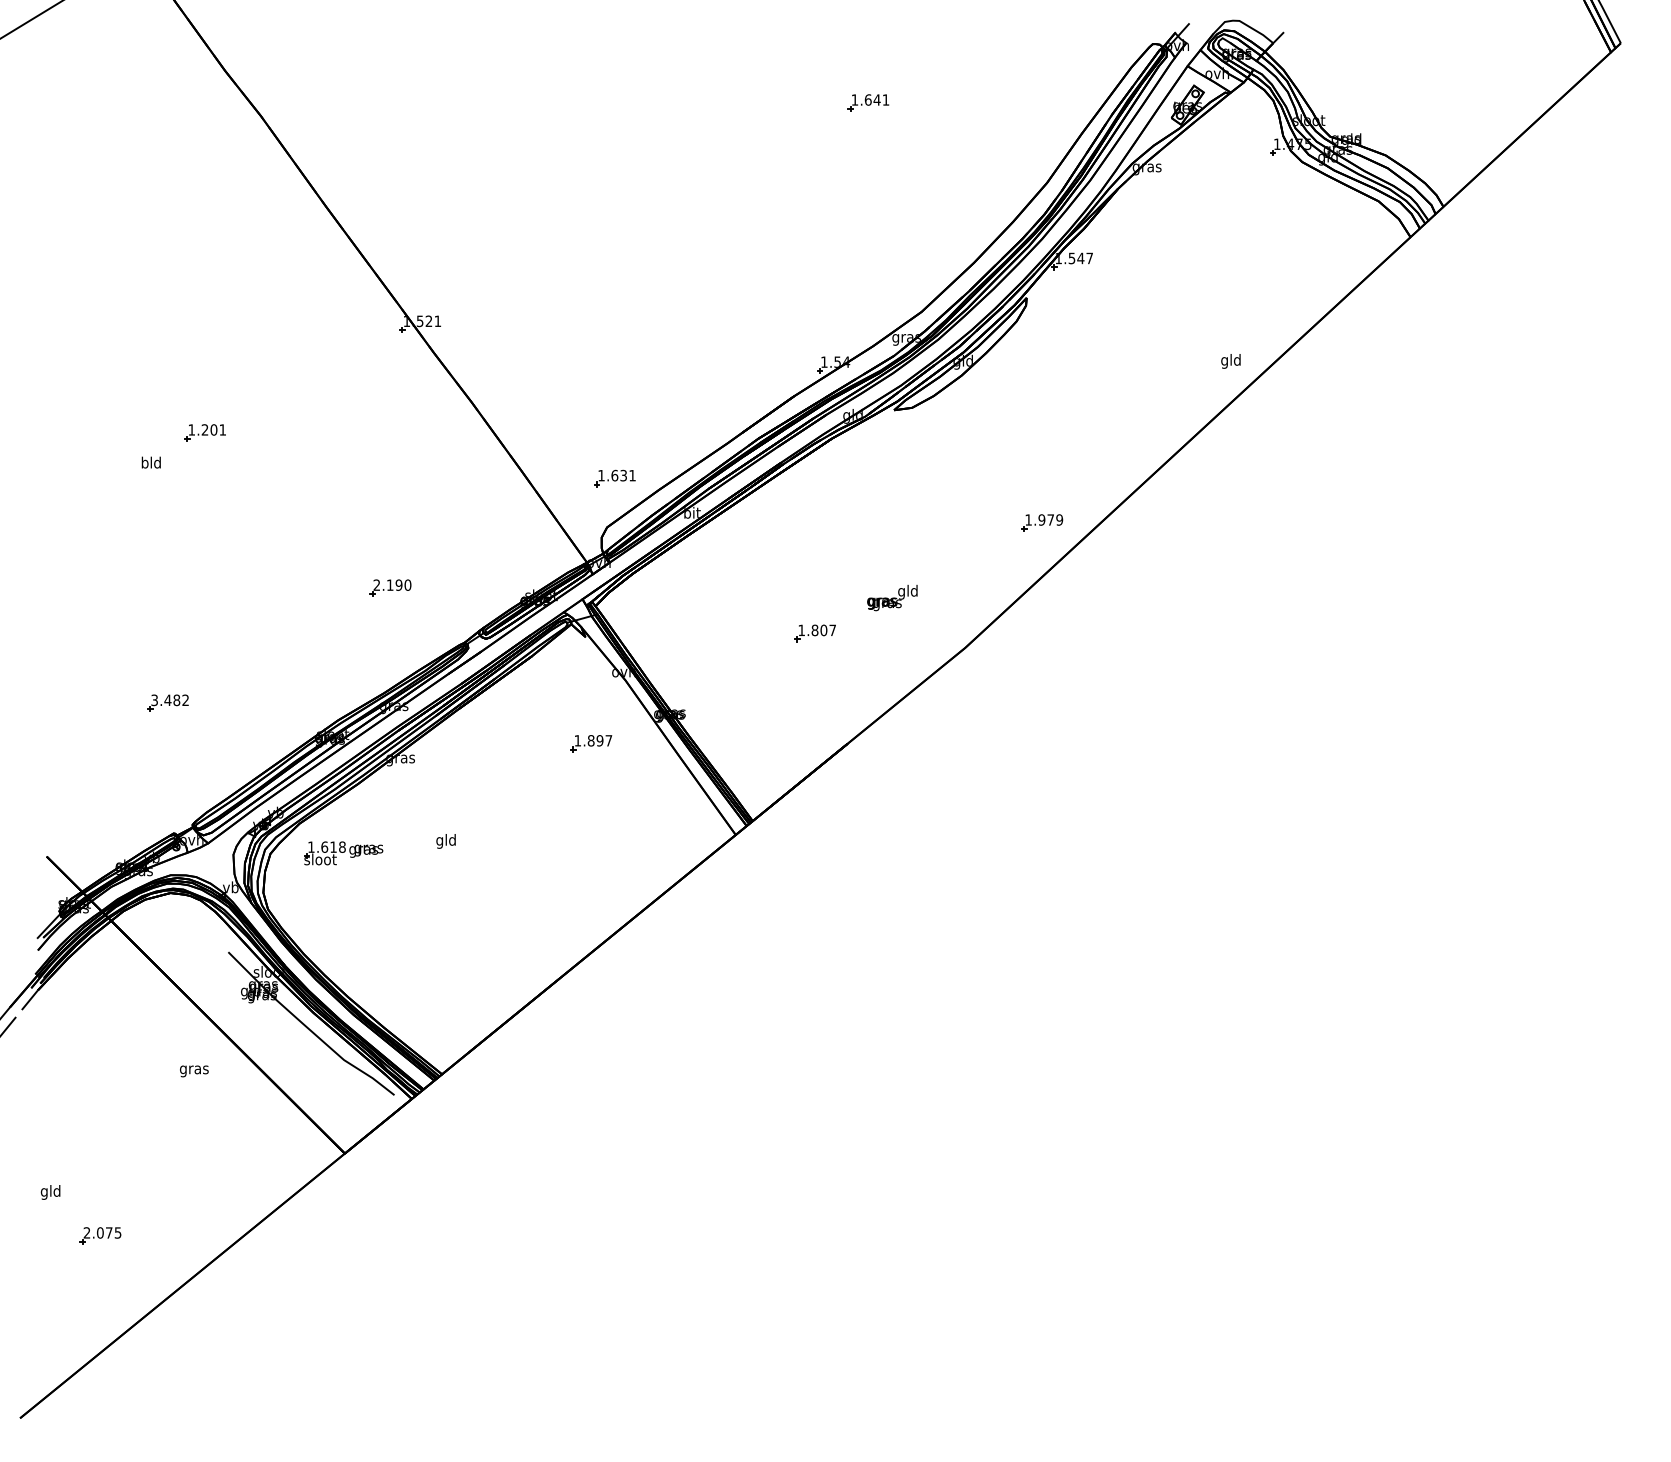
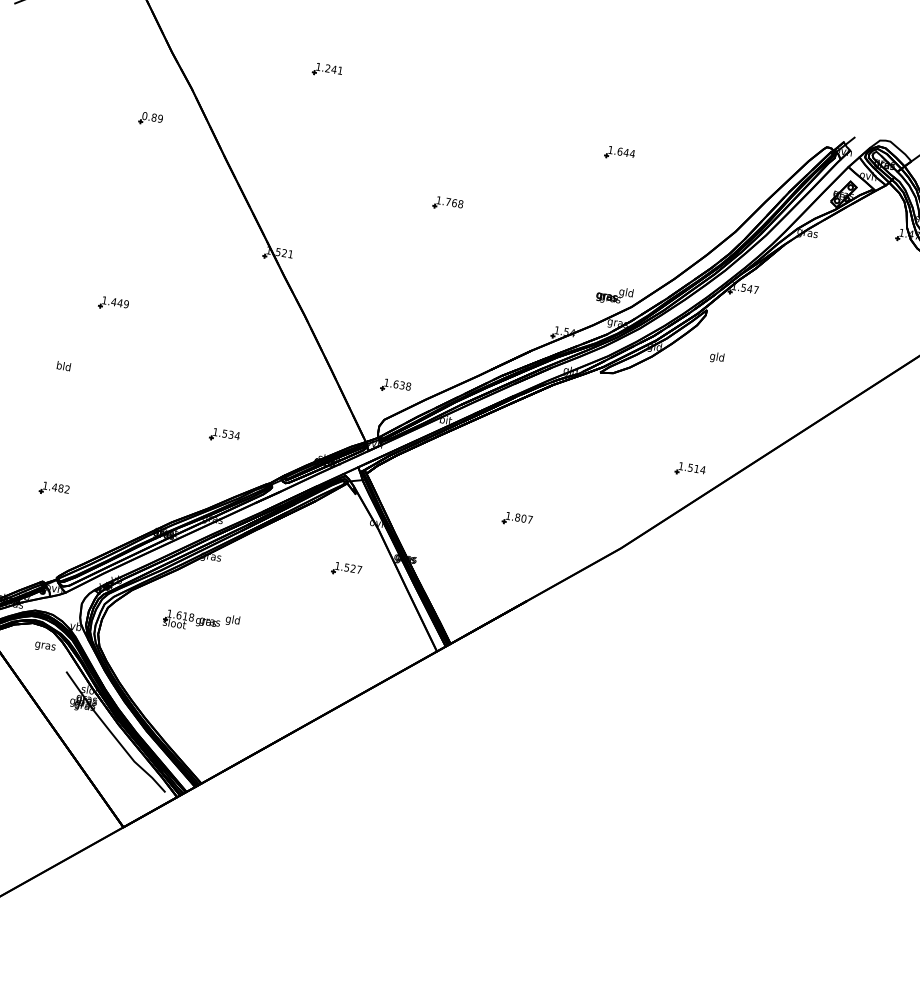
part: (444, 58) -> (327, 70), added
text: (885, 99) -> (632, 153), 1.641 -> 1.644
part: (211, 168) -> (150, 119), added
part: (643, 213) -> (448, 203), added
text: (1230, 361) -> (716, 357), moved
text: (213, 429) -> (119, 302), 1.201 -> 1.449
text: (150, 462) -> (63, 366), moved
text: (632, 475) -> (408, 386), 1.631 -> 1.638
text: (1050, 519) -> (696, 468), 1.979 -> 1.514
text: (392, 584) -> (226, 433), 2.190 -> 1.534
text: (892, 597) -> (614, 295), moved
text: (154, 700) -> (45, 485), 3.482 -> 1.482
text: (595, 740) -> (350, 568), 1.897 -> 1.527
part: (343, 853) -> (191, 622), moved
text: (194, 1071) -> (45, 647), moved

